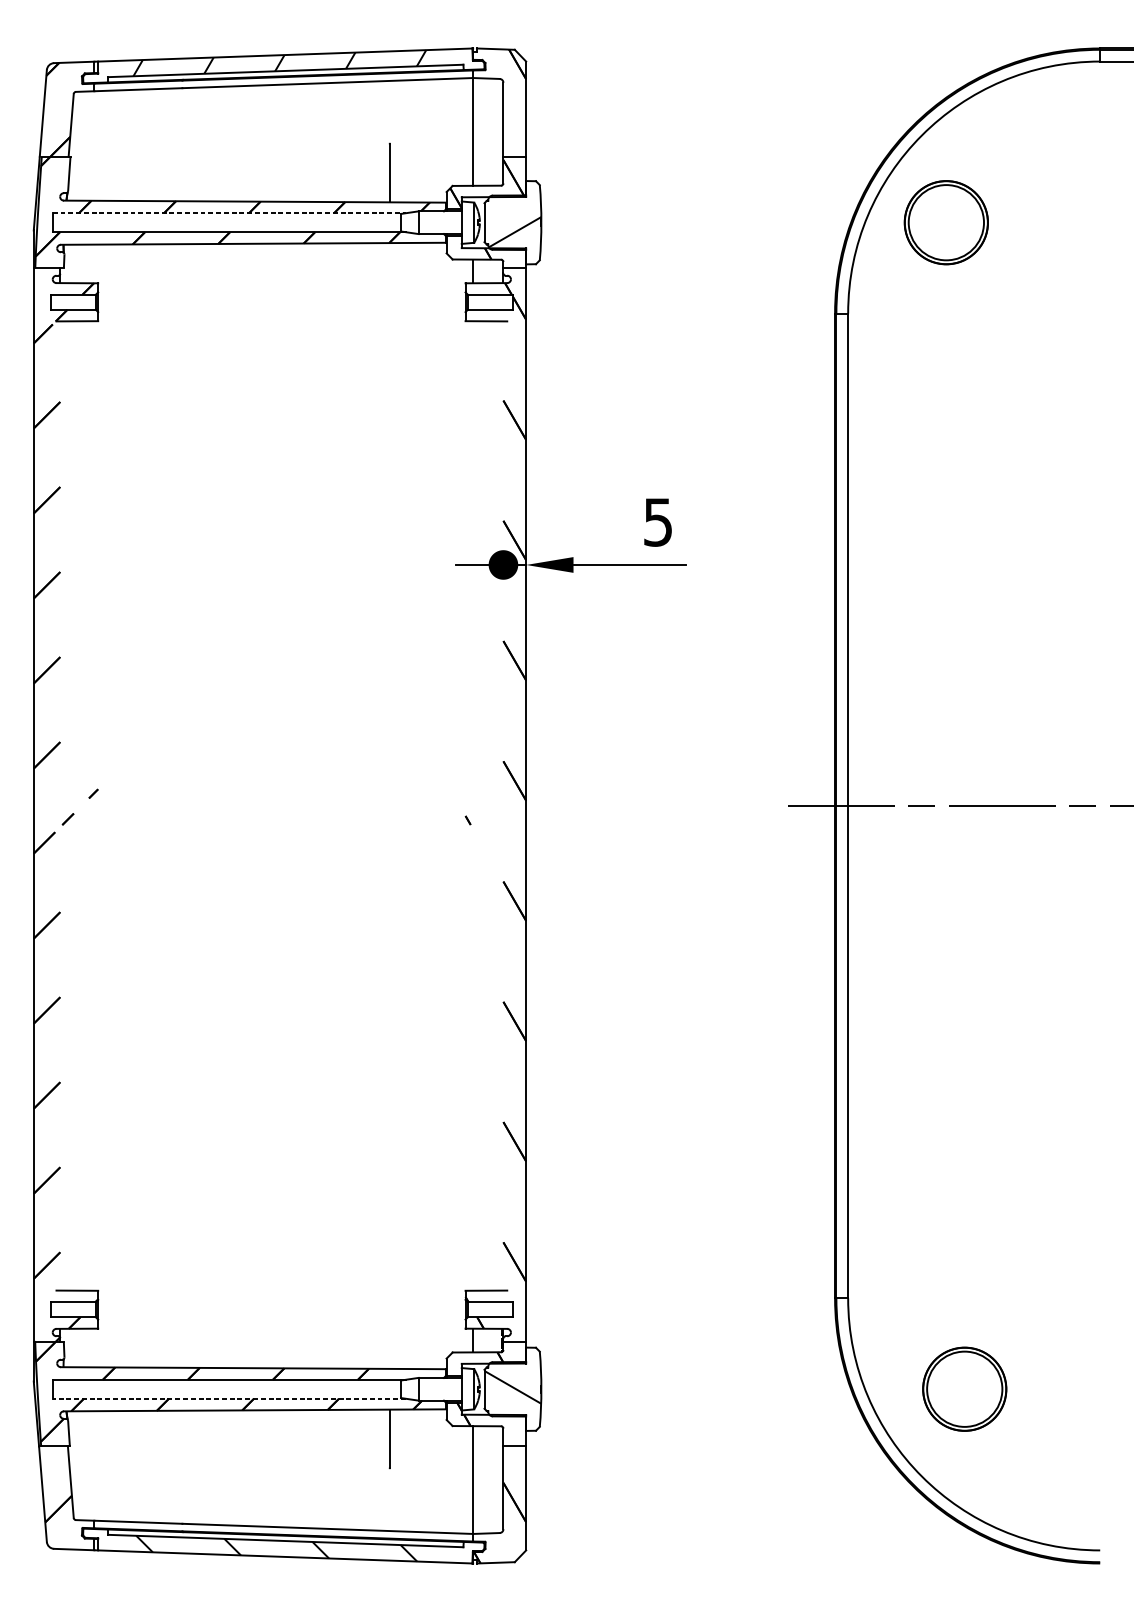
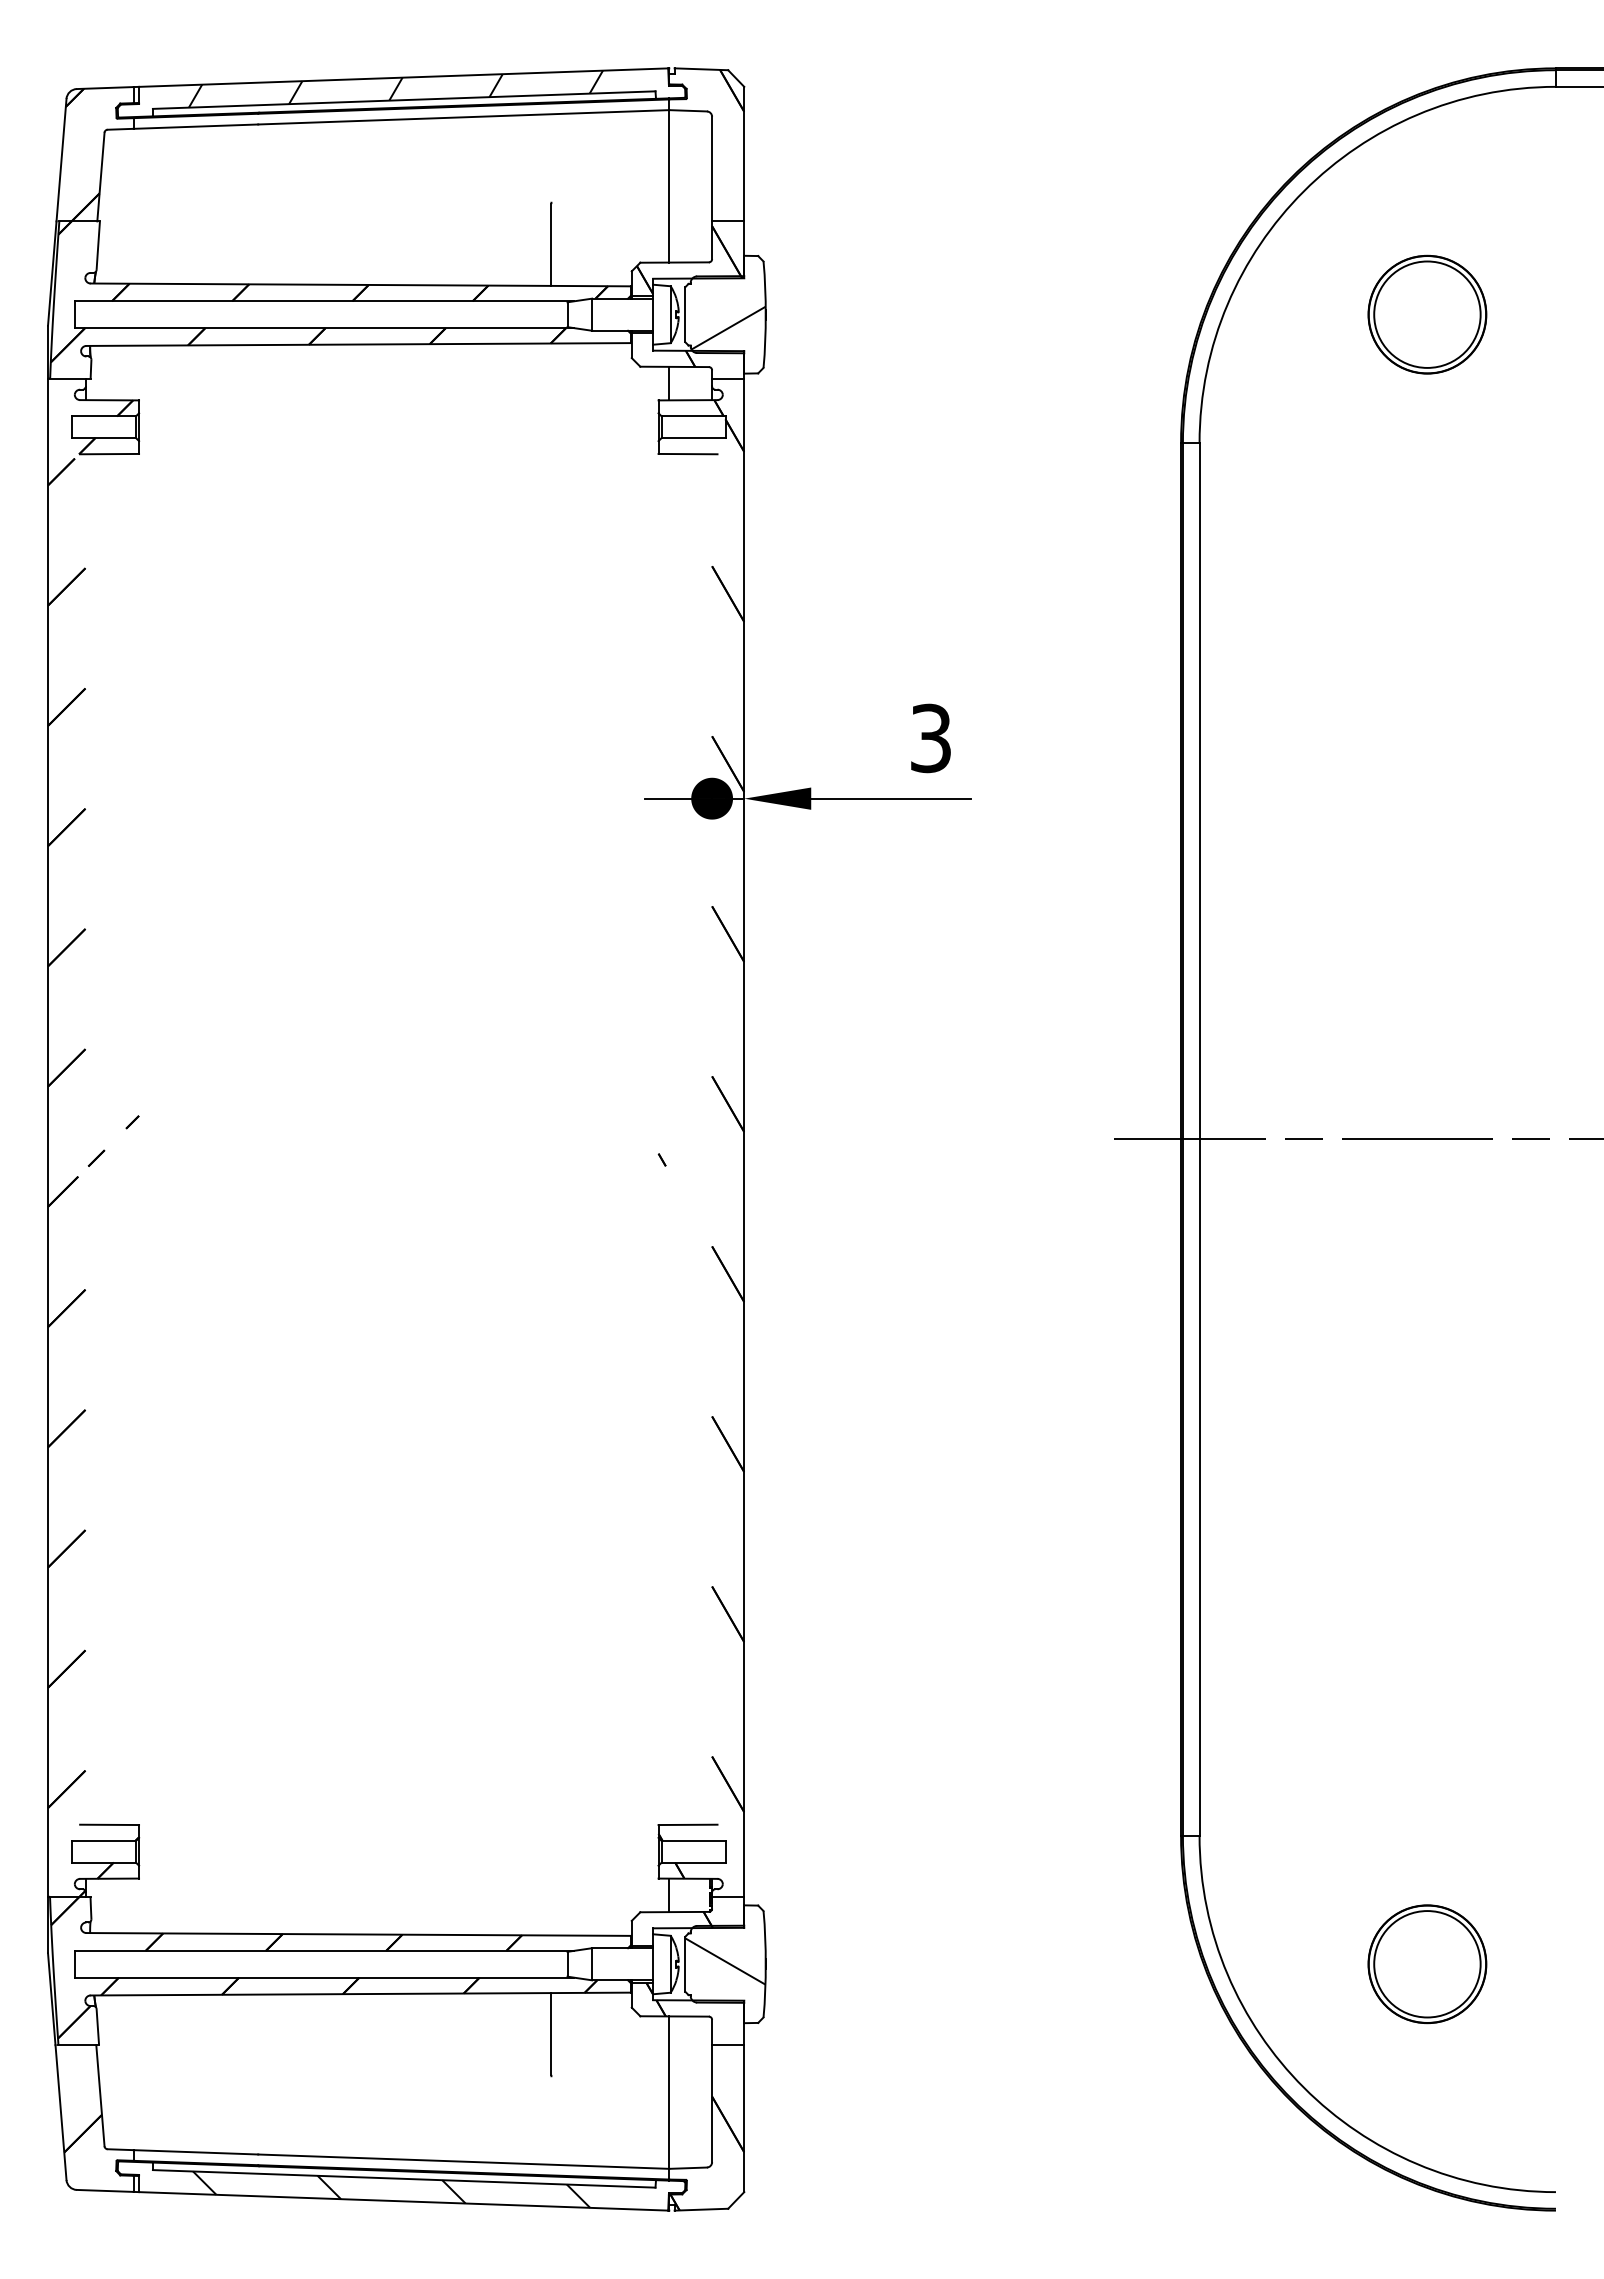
line: (229, 213) -> (324, 301), dashed -> solid
part: (946, 222) -> (1427, 314), moved
text: (657, 521) -> (930, 737), 5 -> 3
part: (964, 1389) -> (1427, 1964), moved
line: (229, 1398) -> (324, 1977), dashed -> solid

